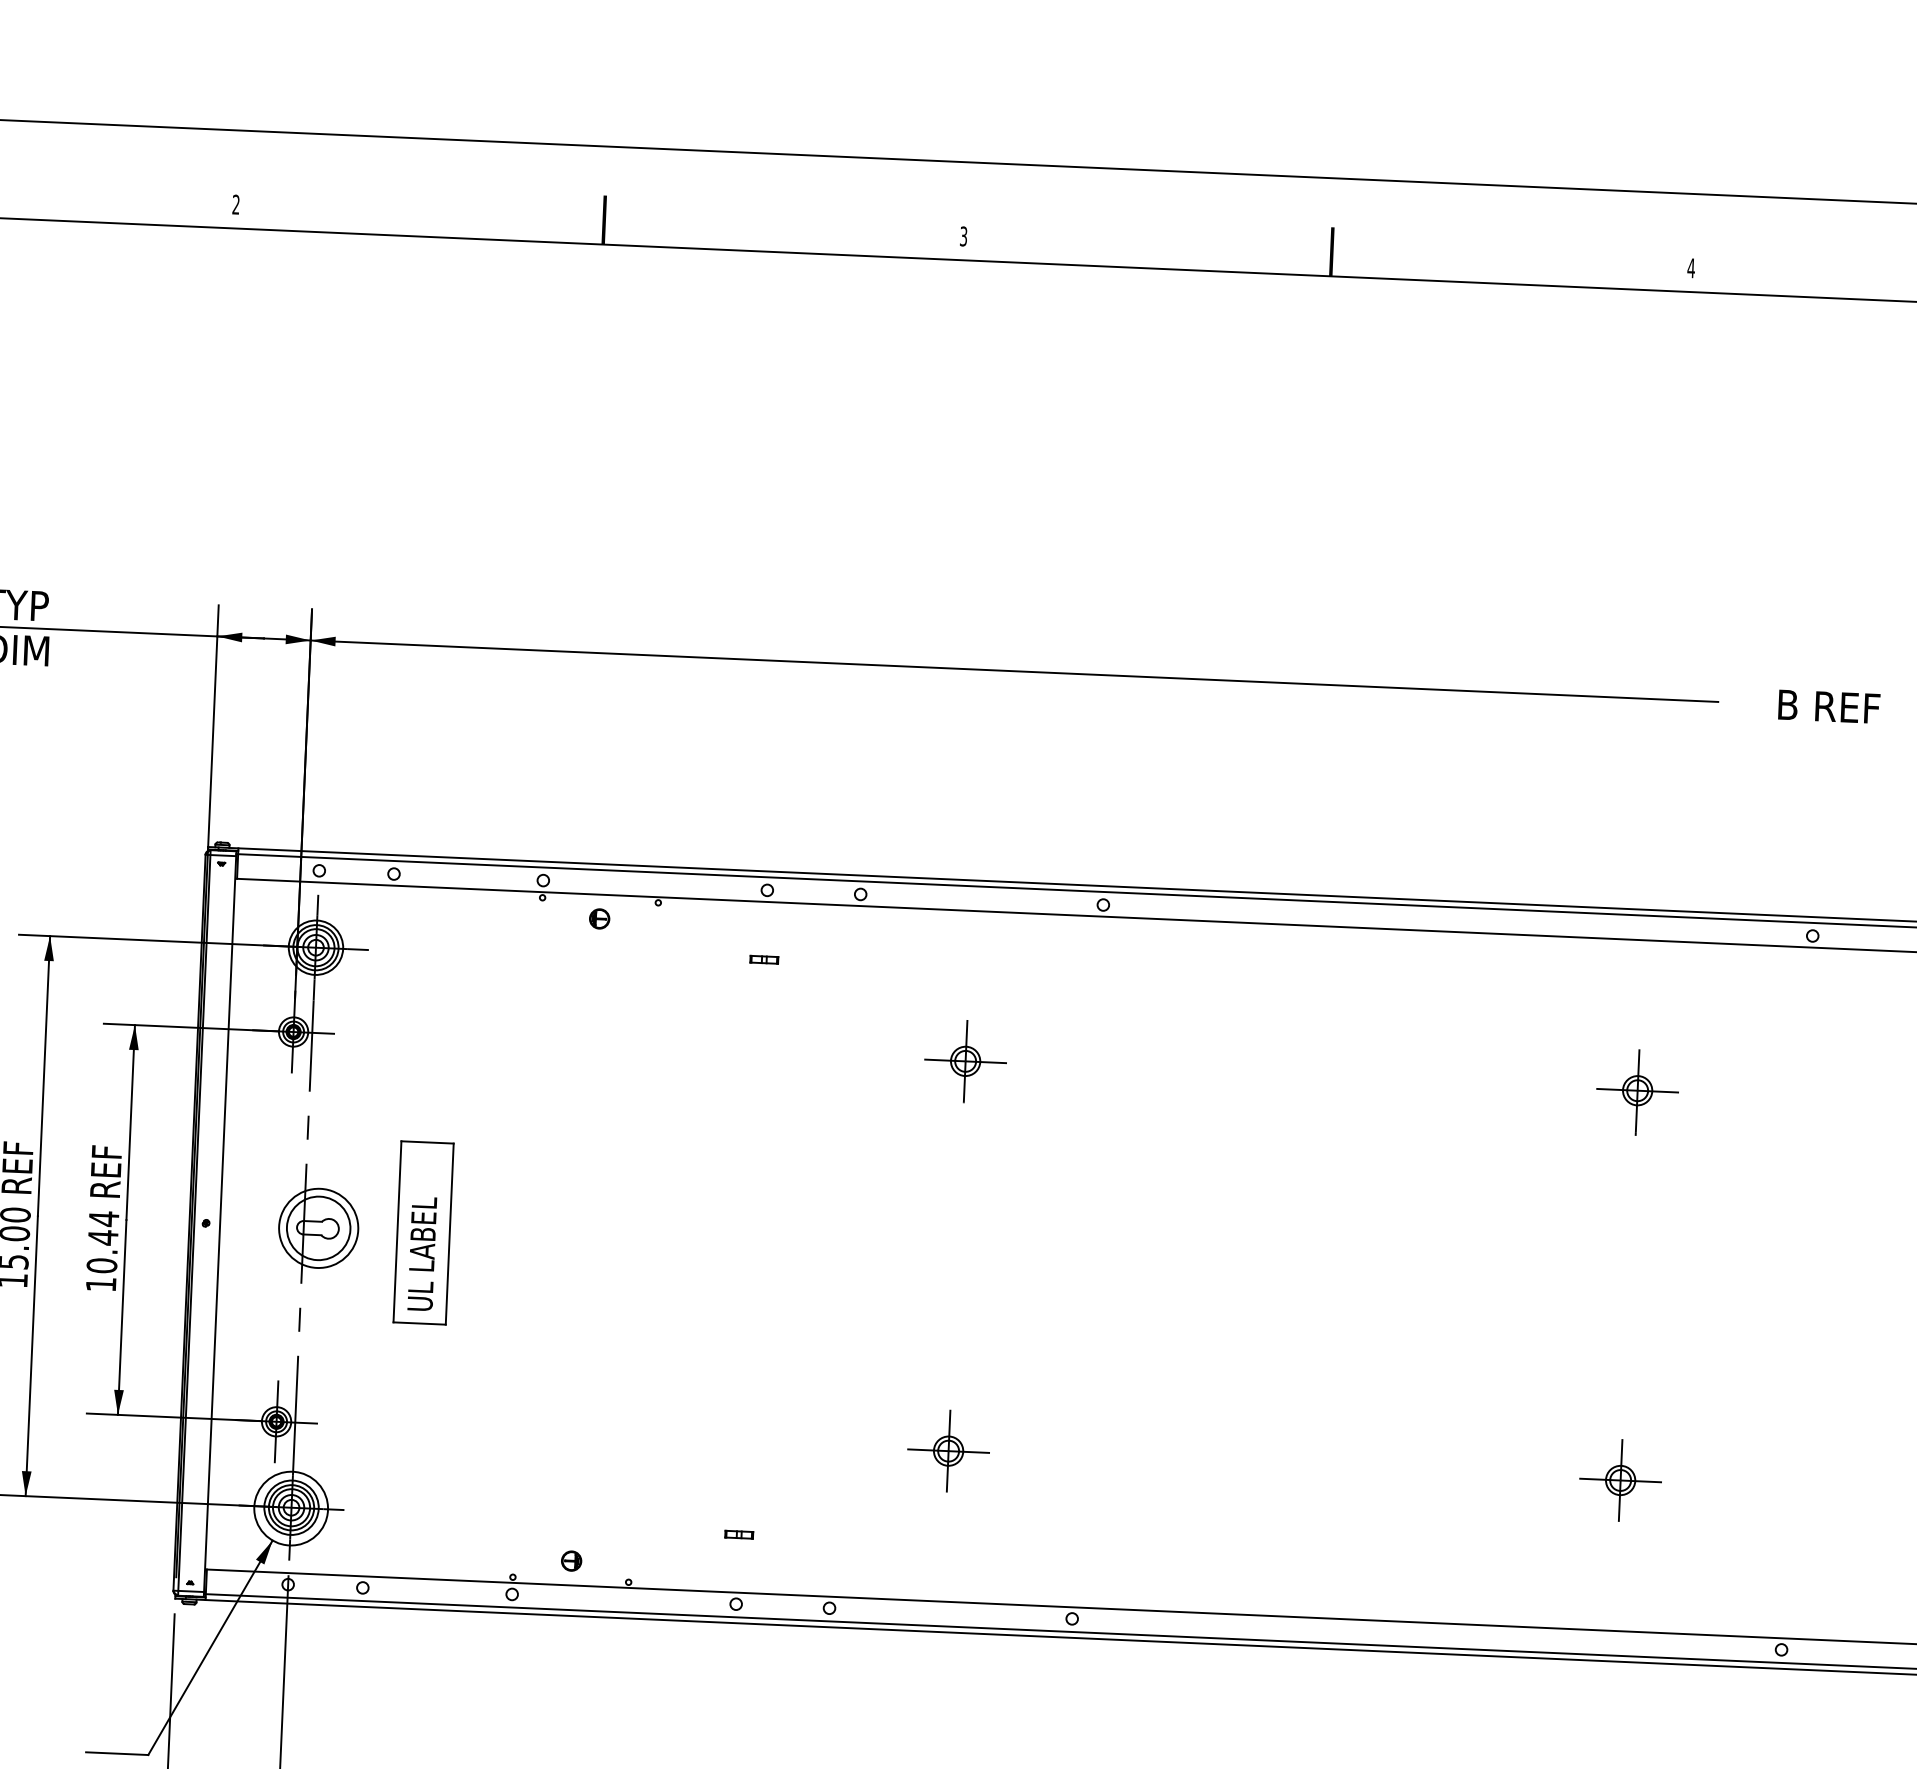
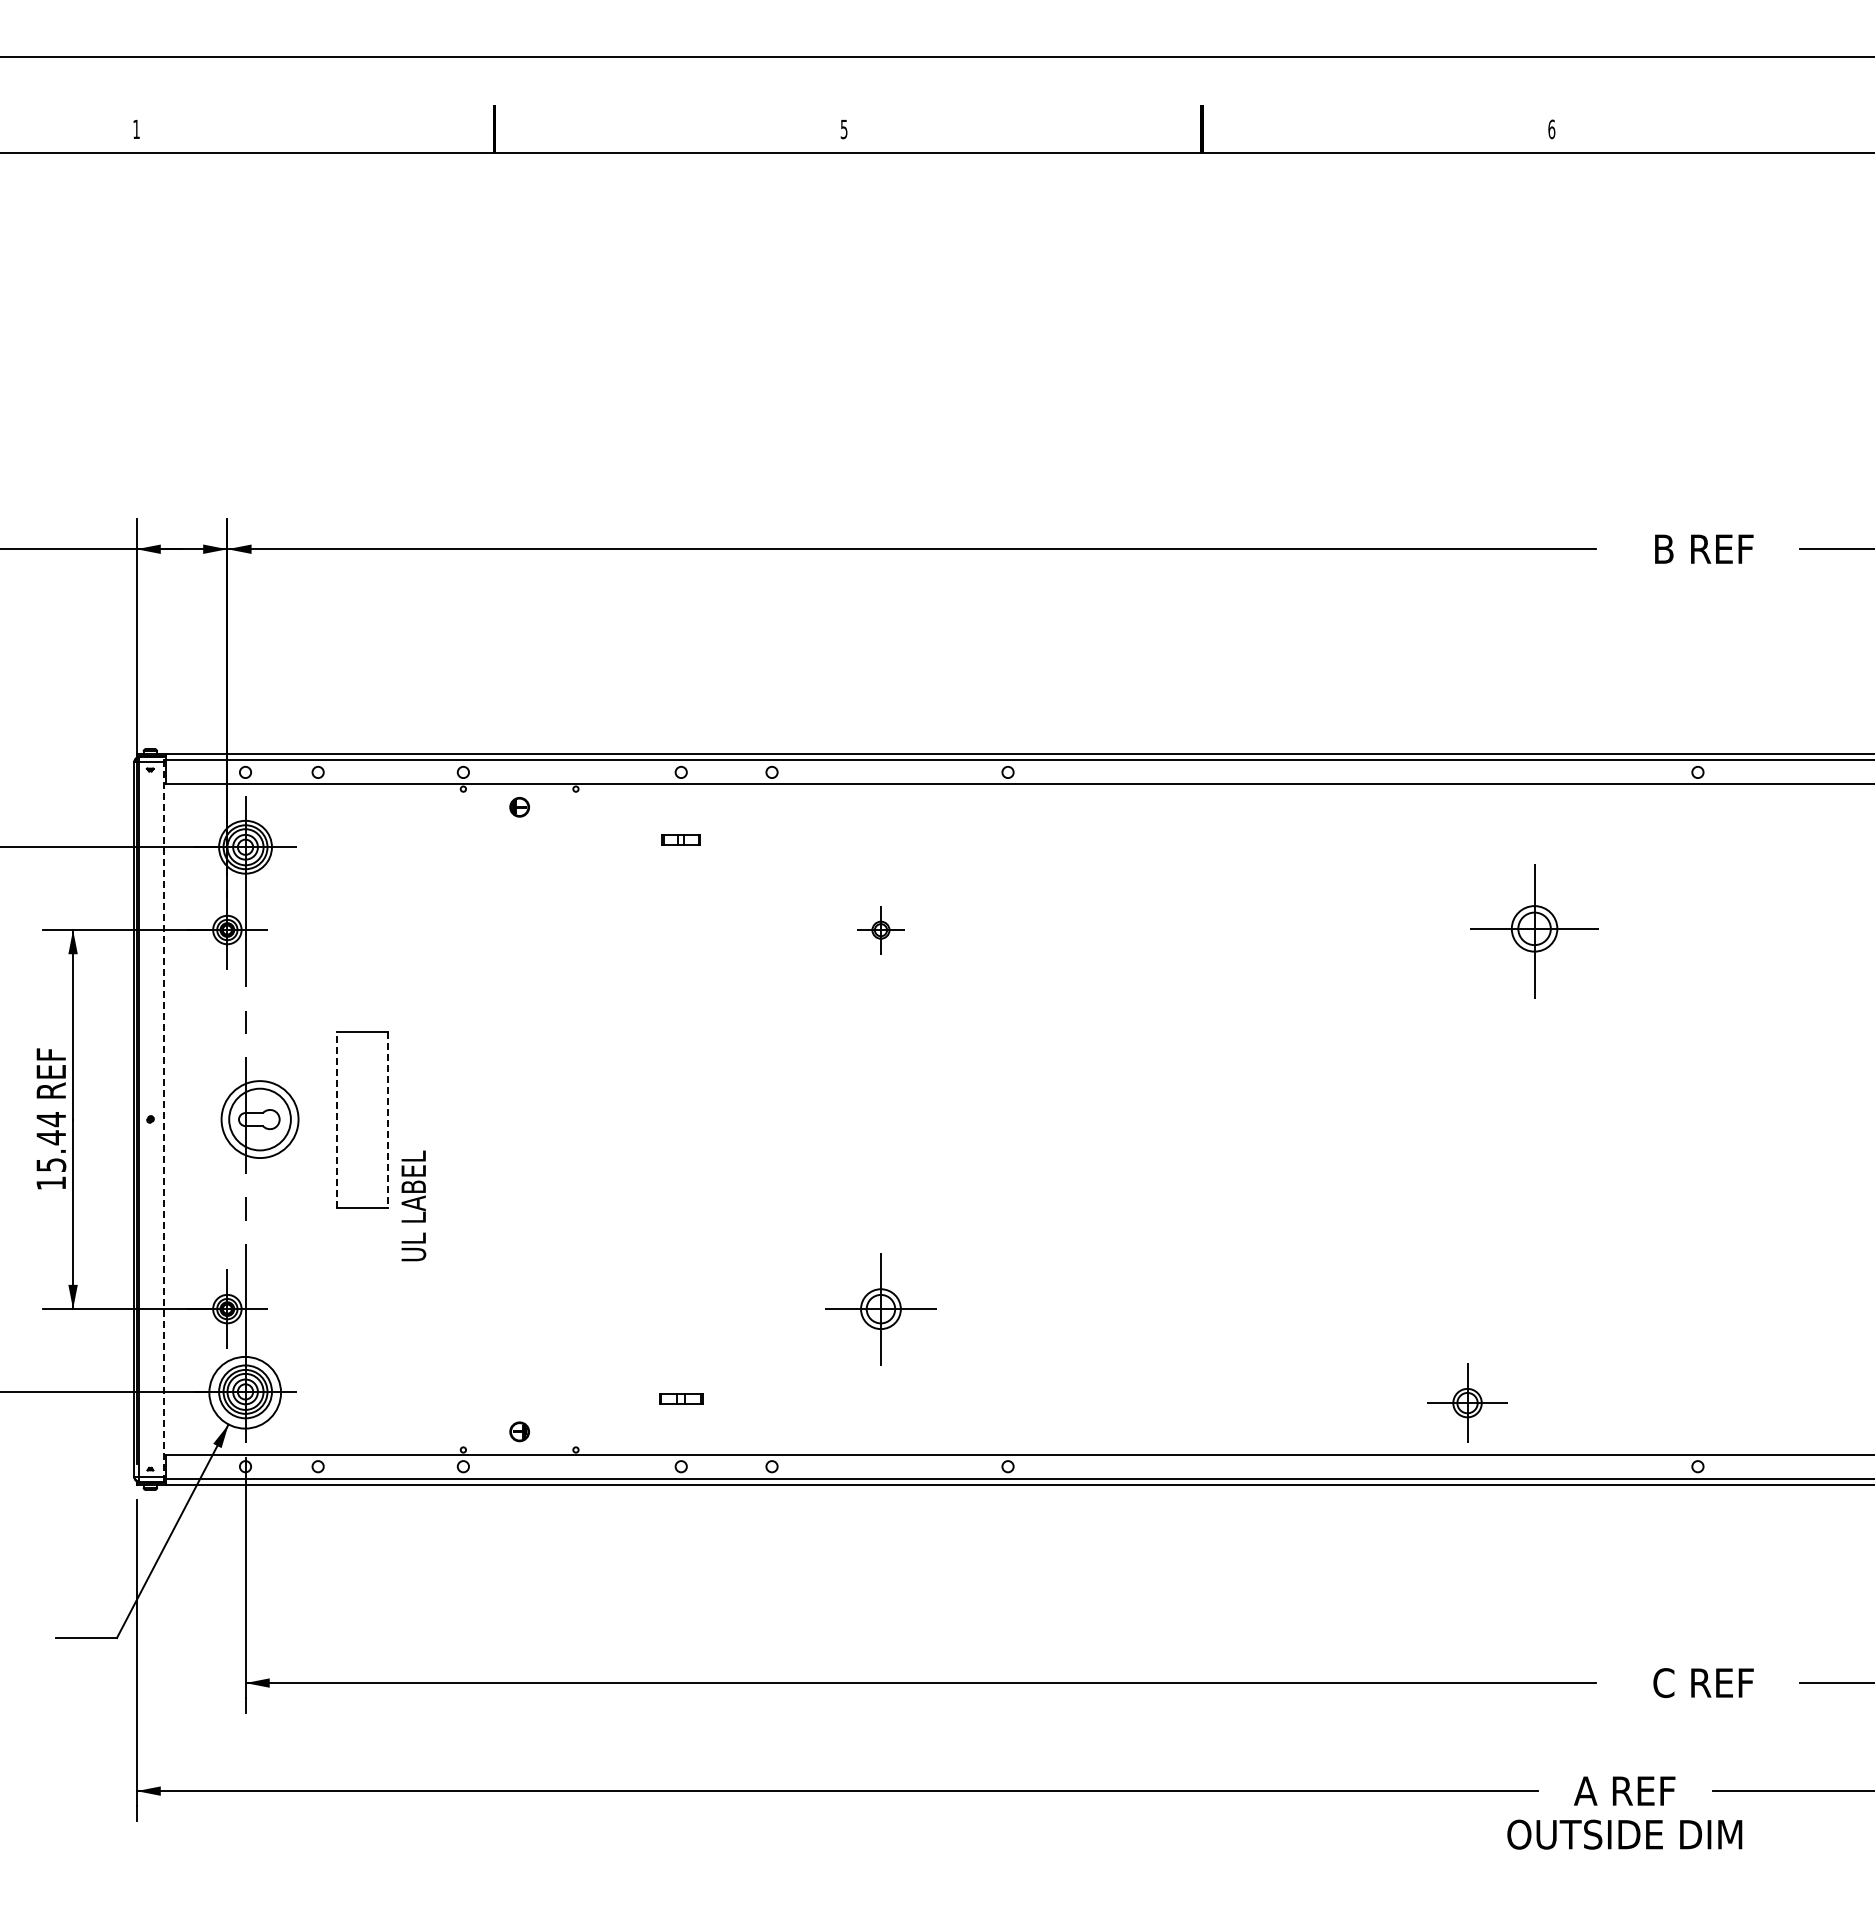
text: (236, 203) -> (136, 128), 2 -> 1
text: (964, 235) -> (844, 128), 3 -> 5
text: (1691, 268) -> (1551, 129), 4 -> 6
part: (764, 959) -> (681, 839), size x1.4
part: (965, 1061) -> (880, 930), size x0.6
part: (1637, 1092) -> (1534, 931), size x1.6
line: (220, 1224) -> (164, 1119), solid -> dashed
line: (397, 1231) -> (336, 1119), solid -> dashed
line: (449, 1235) -> (387, 1120), solid -> dashed
text: (422, 1253) -> (413, 1205), moved
text: (102, 1265) -> (51, 1164), 10.44 -> 15.44
part: (948, 1450) -> (880, 1308), size x1.4
part: (1620, 1479) -> (1467, 1402), moved
part: (739, 1534) -> (681, 1398), size x1.6

